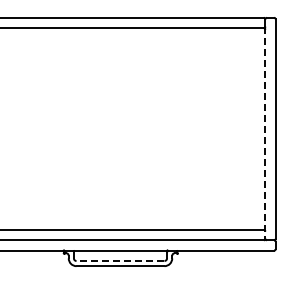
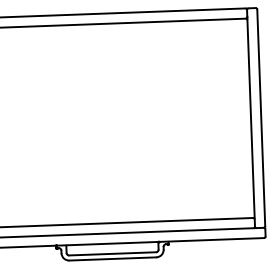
line: (265, 133) -> (251, 122), dashed -> solid
line: (120, 261) -> (112, 254), dashed -> solid

